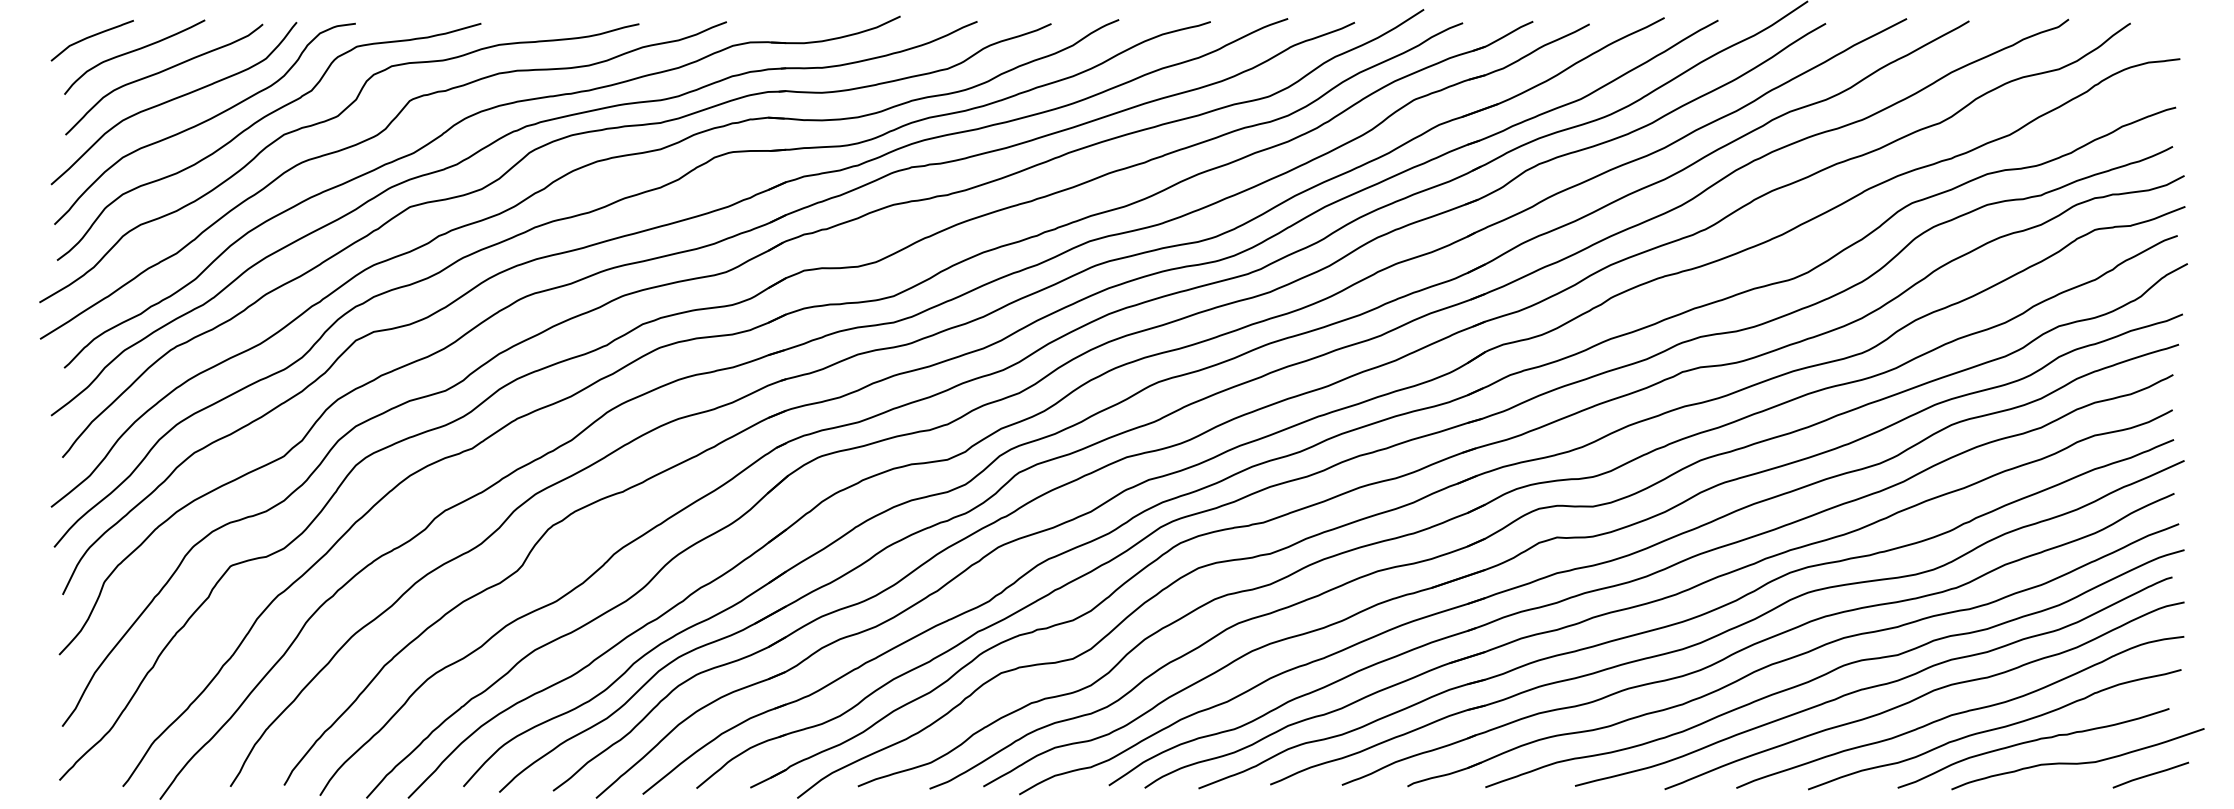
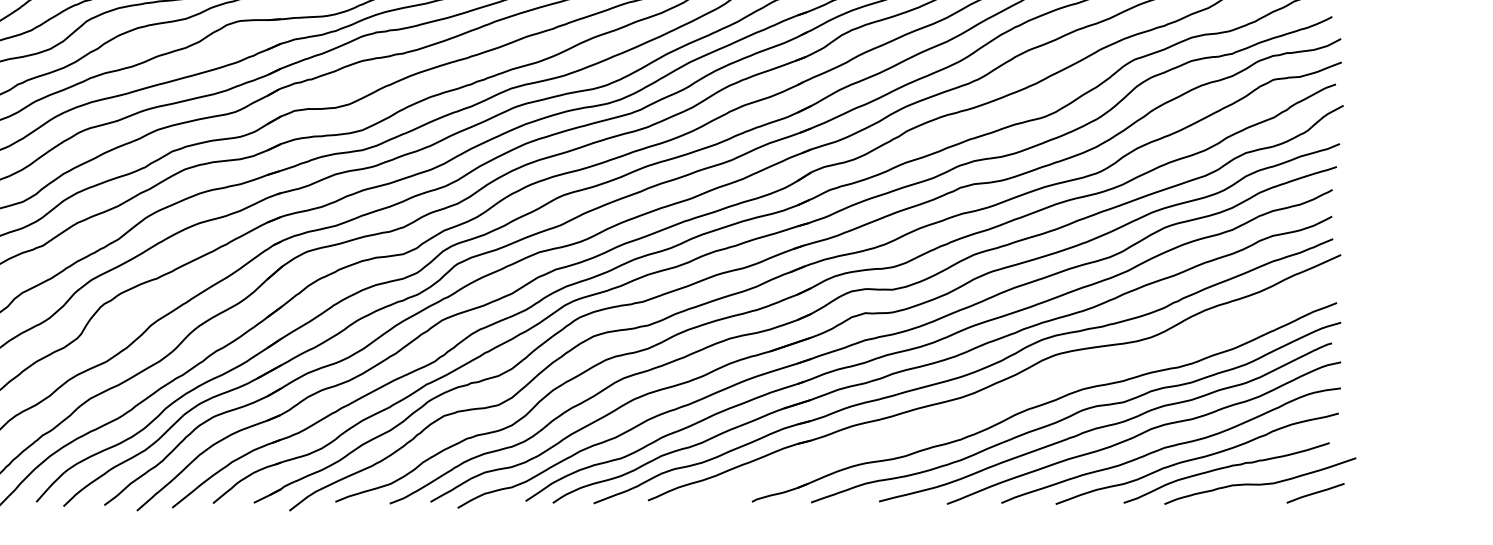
part: (1757, 639) -> (1017, 390), removed

